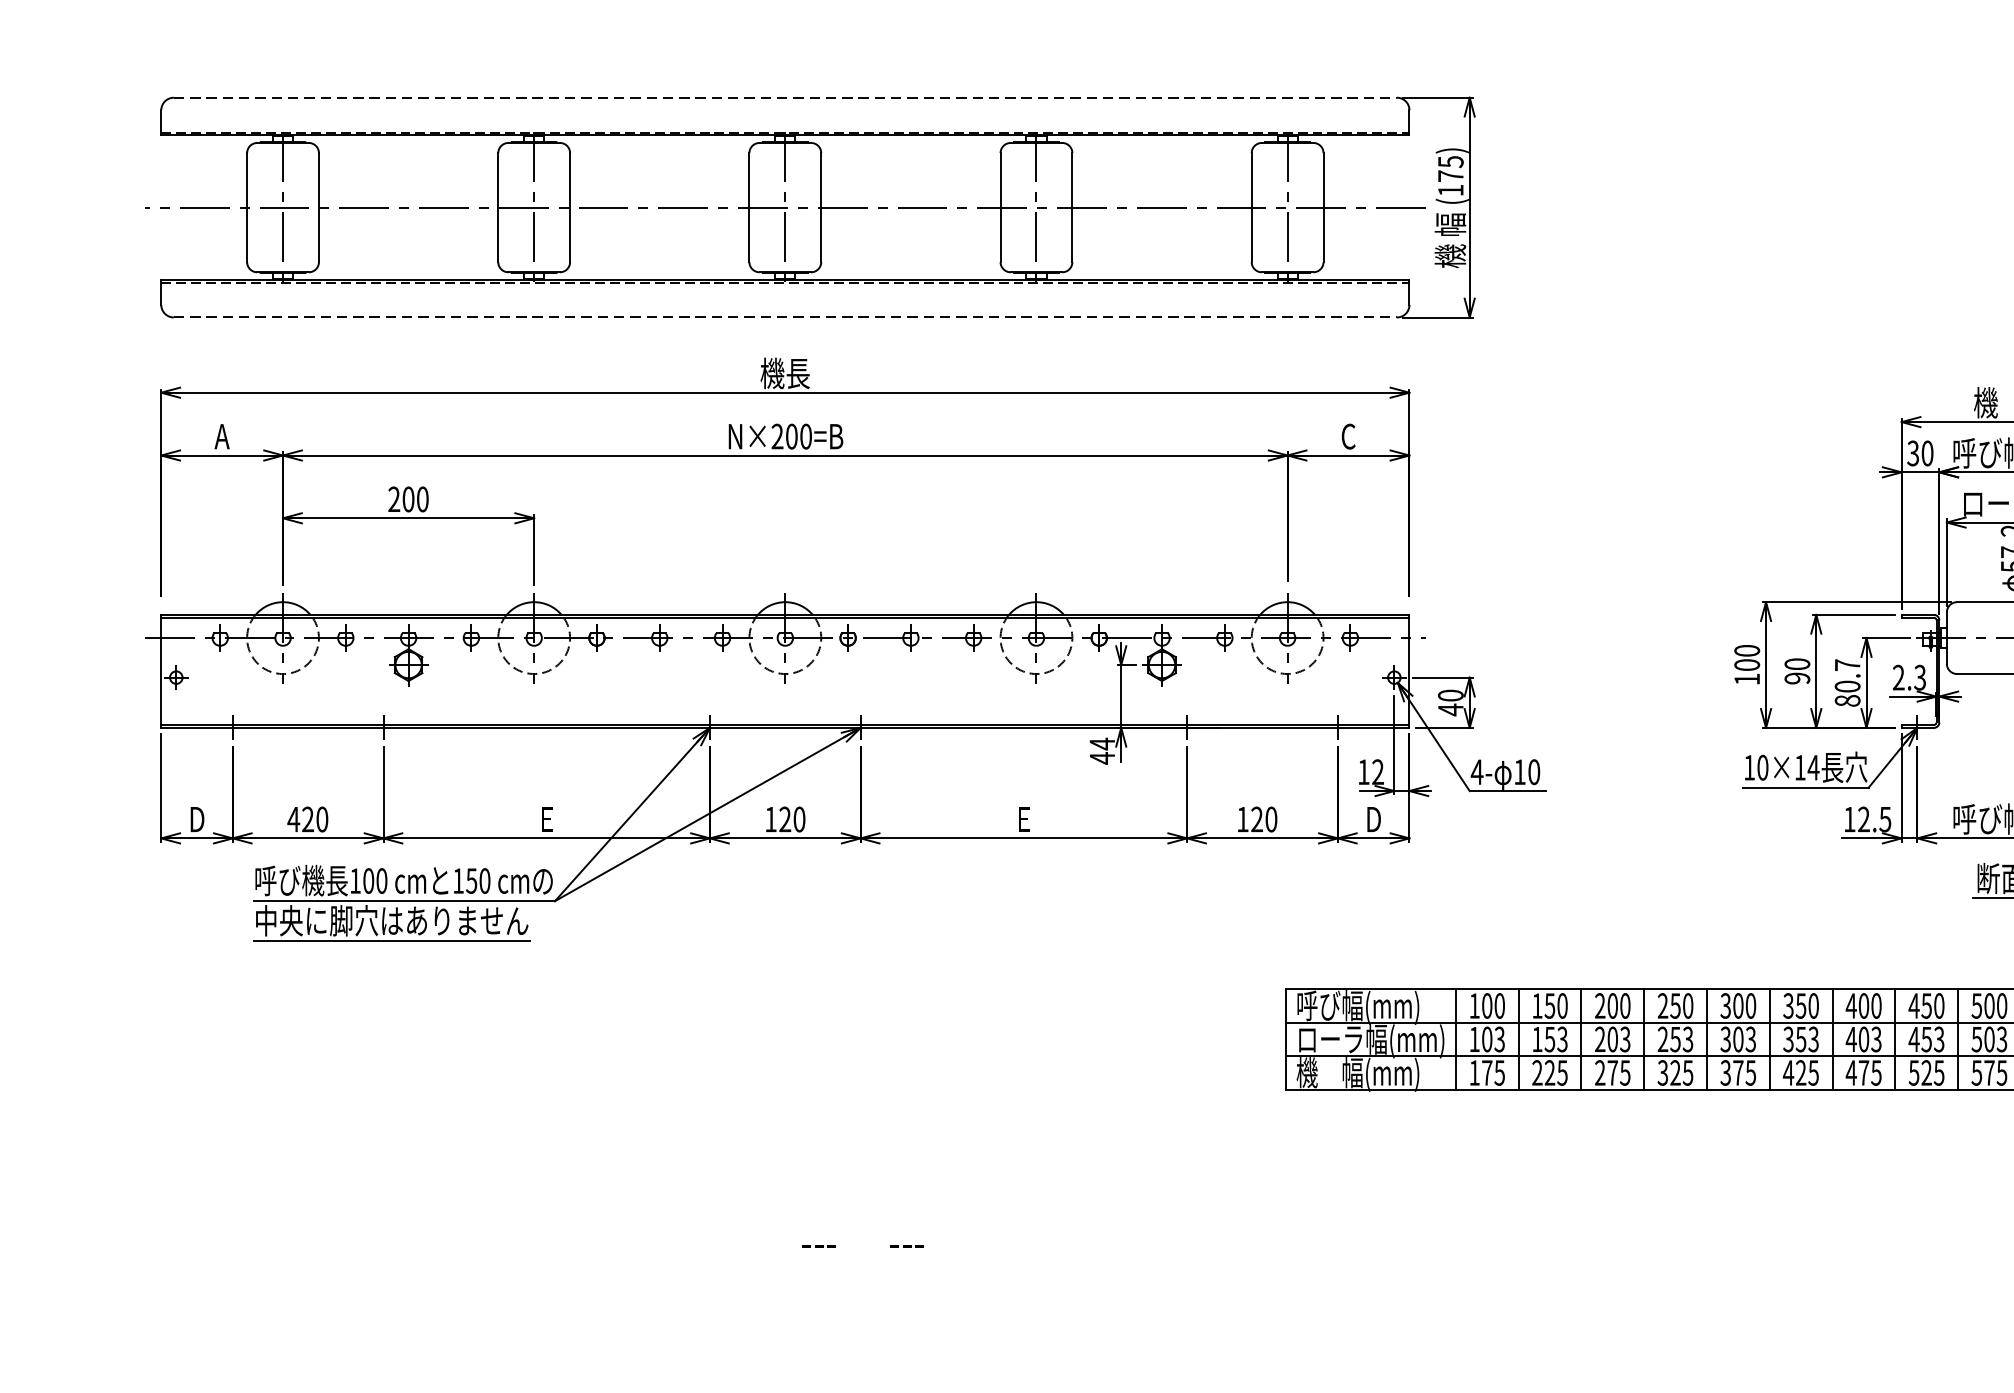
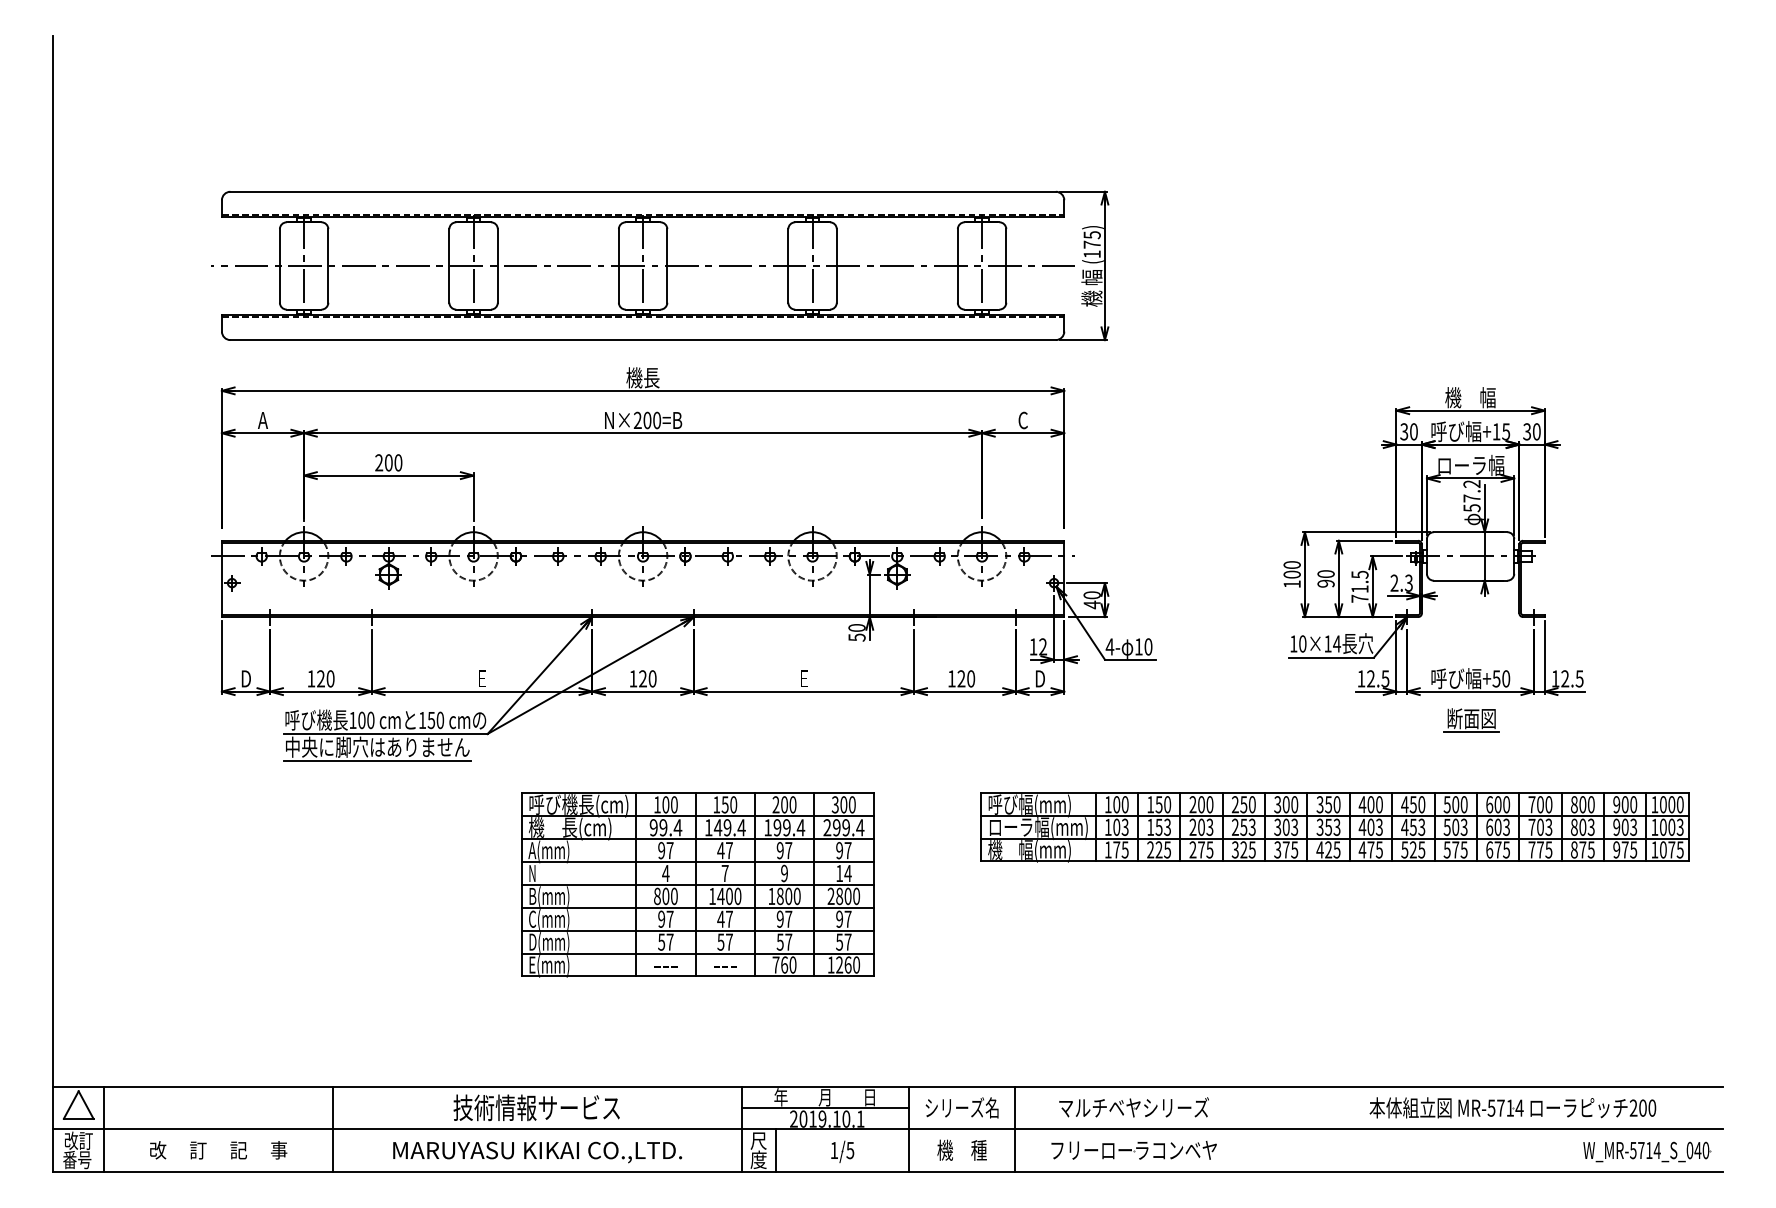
line: (785, 97) -> (643, 191), dashed -> solid
line: (785, 318) -> (643, 340), dashed -> solid
text: (1846, 682) -> (1359, 586), 80.7 -> 71.5
text: (1101, 750) -> (856, 632), 44 -> 50
text: (293, 818) -> (311, 678), 420 -> 120
part: (865, 1124) -> (697, 884), added

